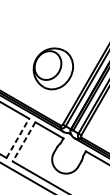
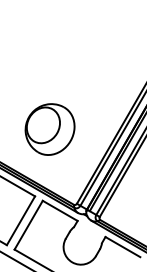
part: (52, 68) -> (49, 129), moved
line: (18, 138) -> (21, 220), dashed -> solid
line: (23, 142) -> (28, 225), dashed -> solid

